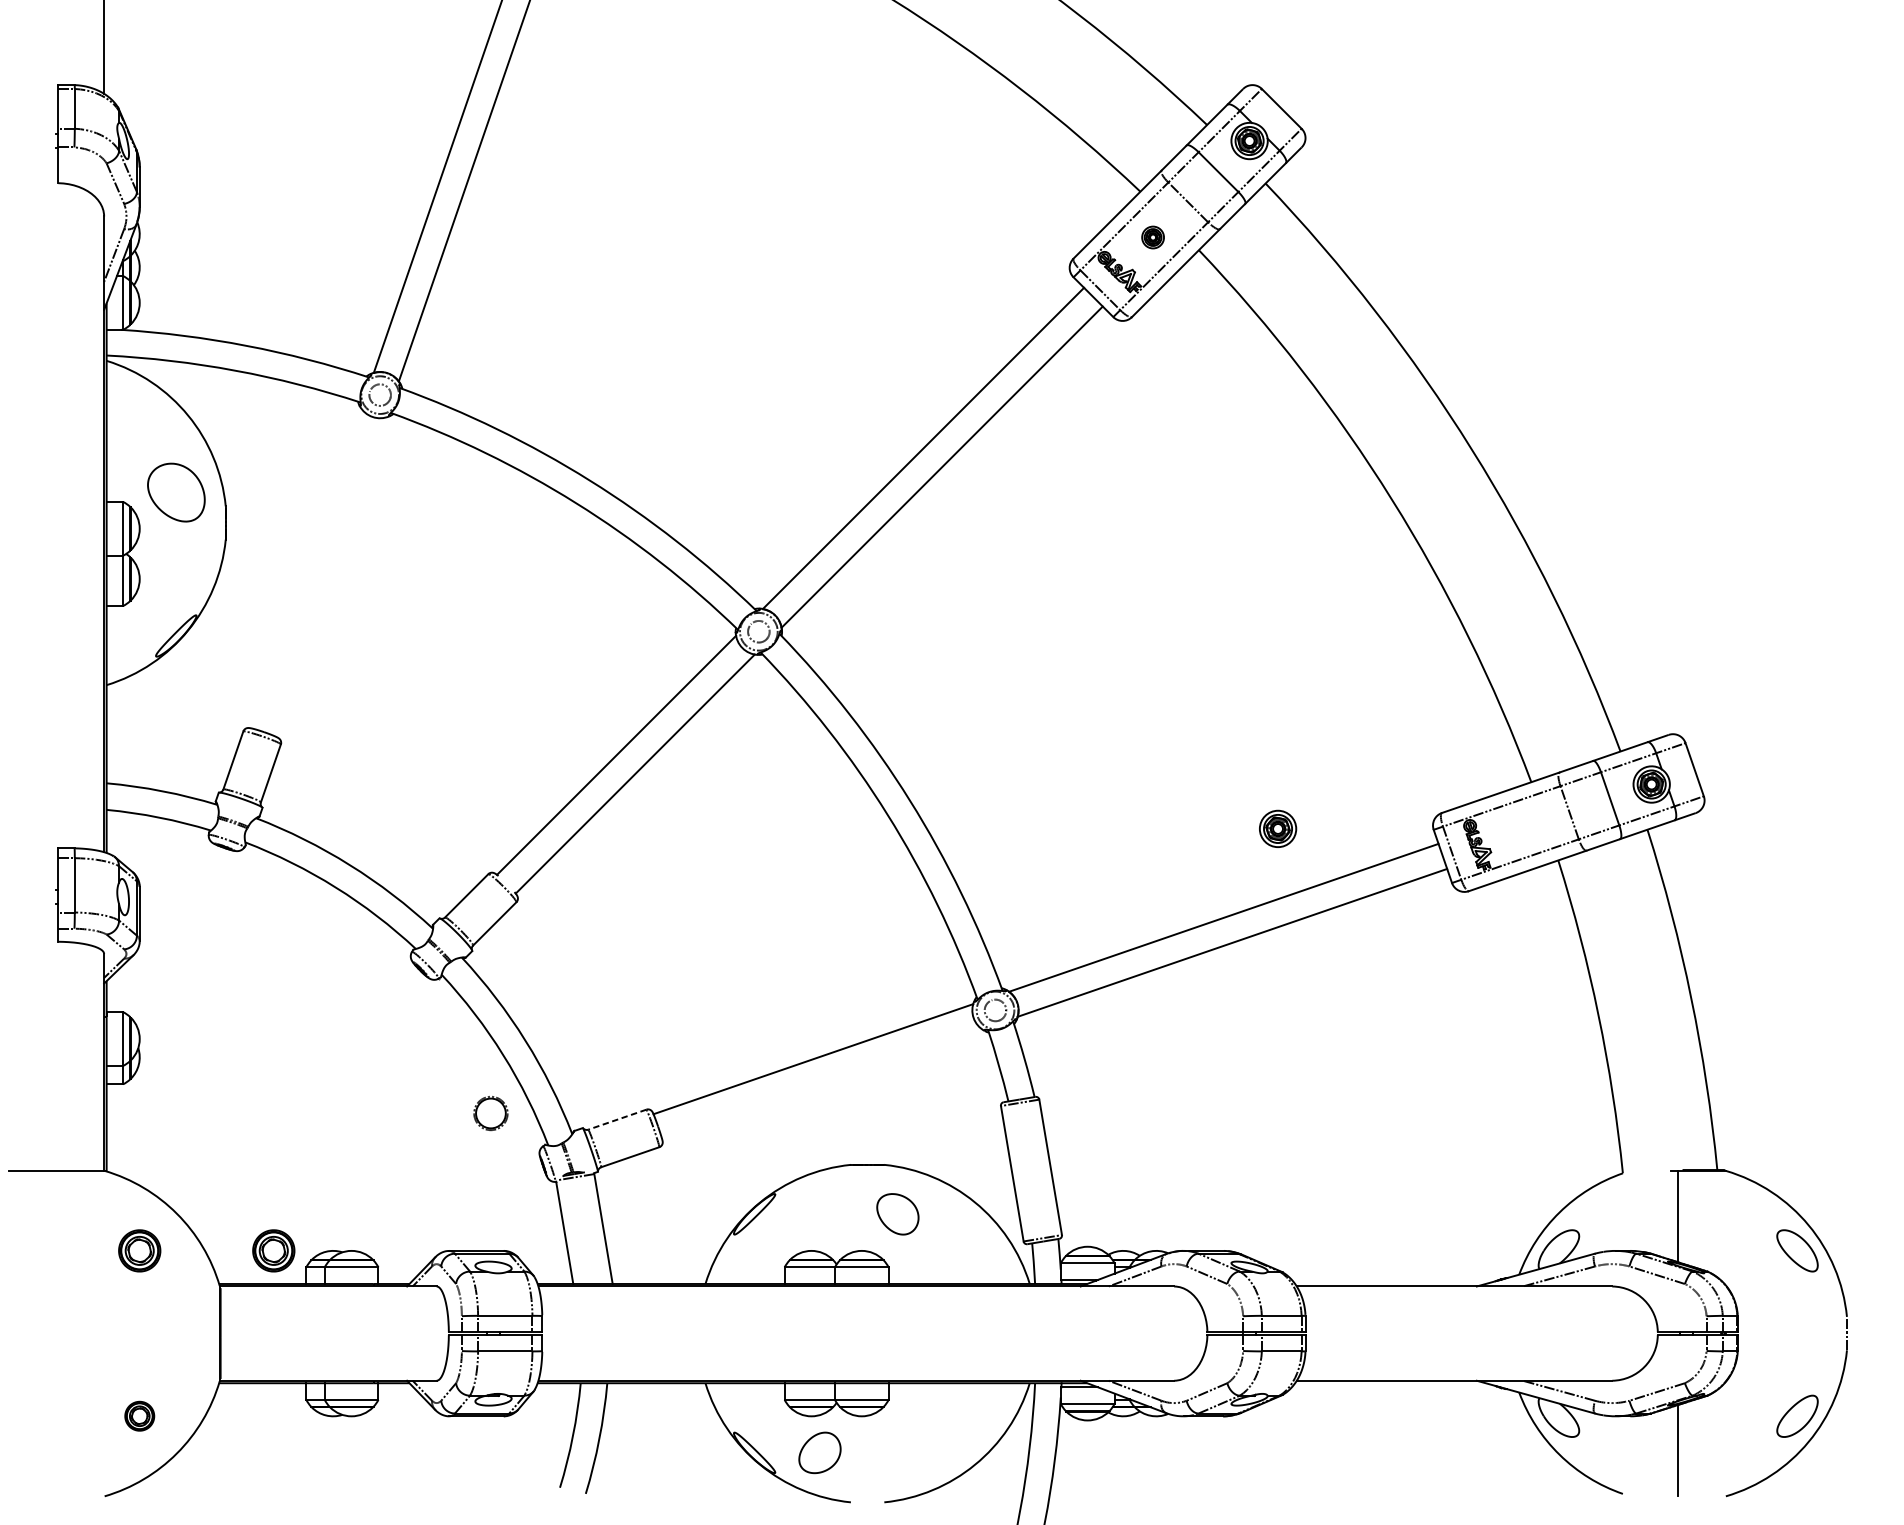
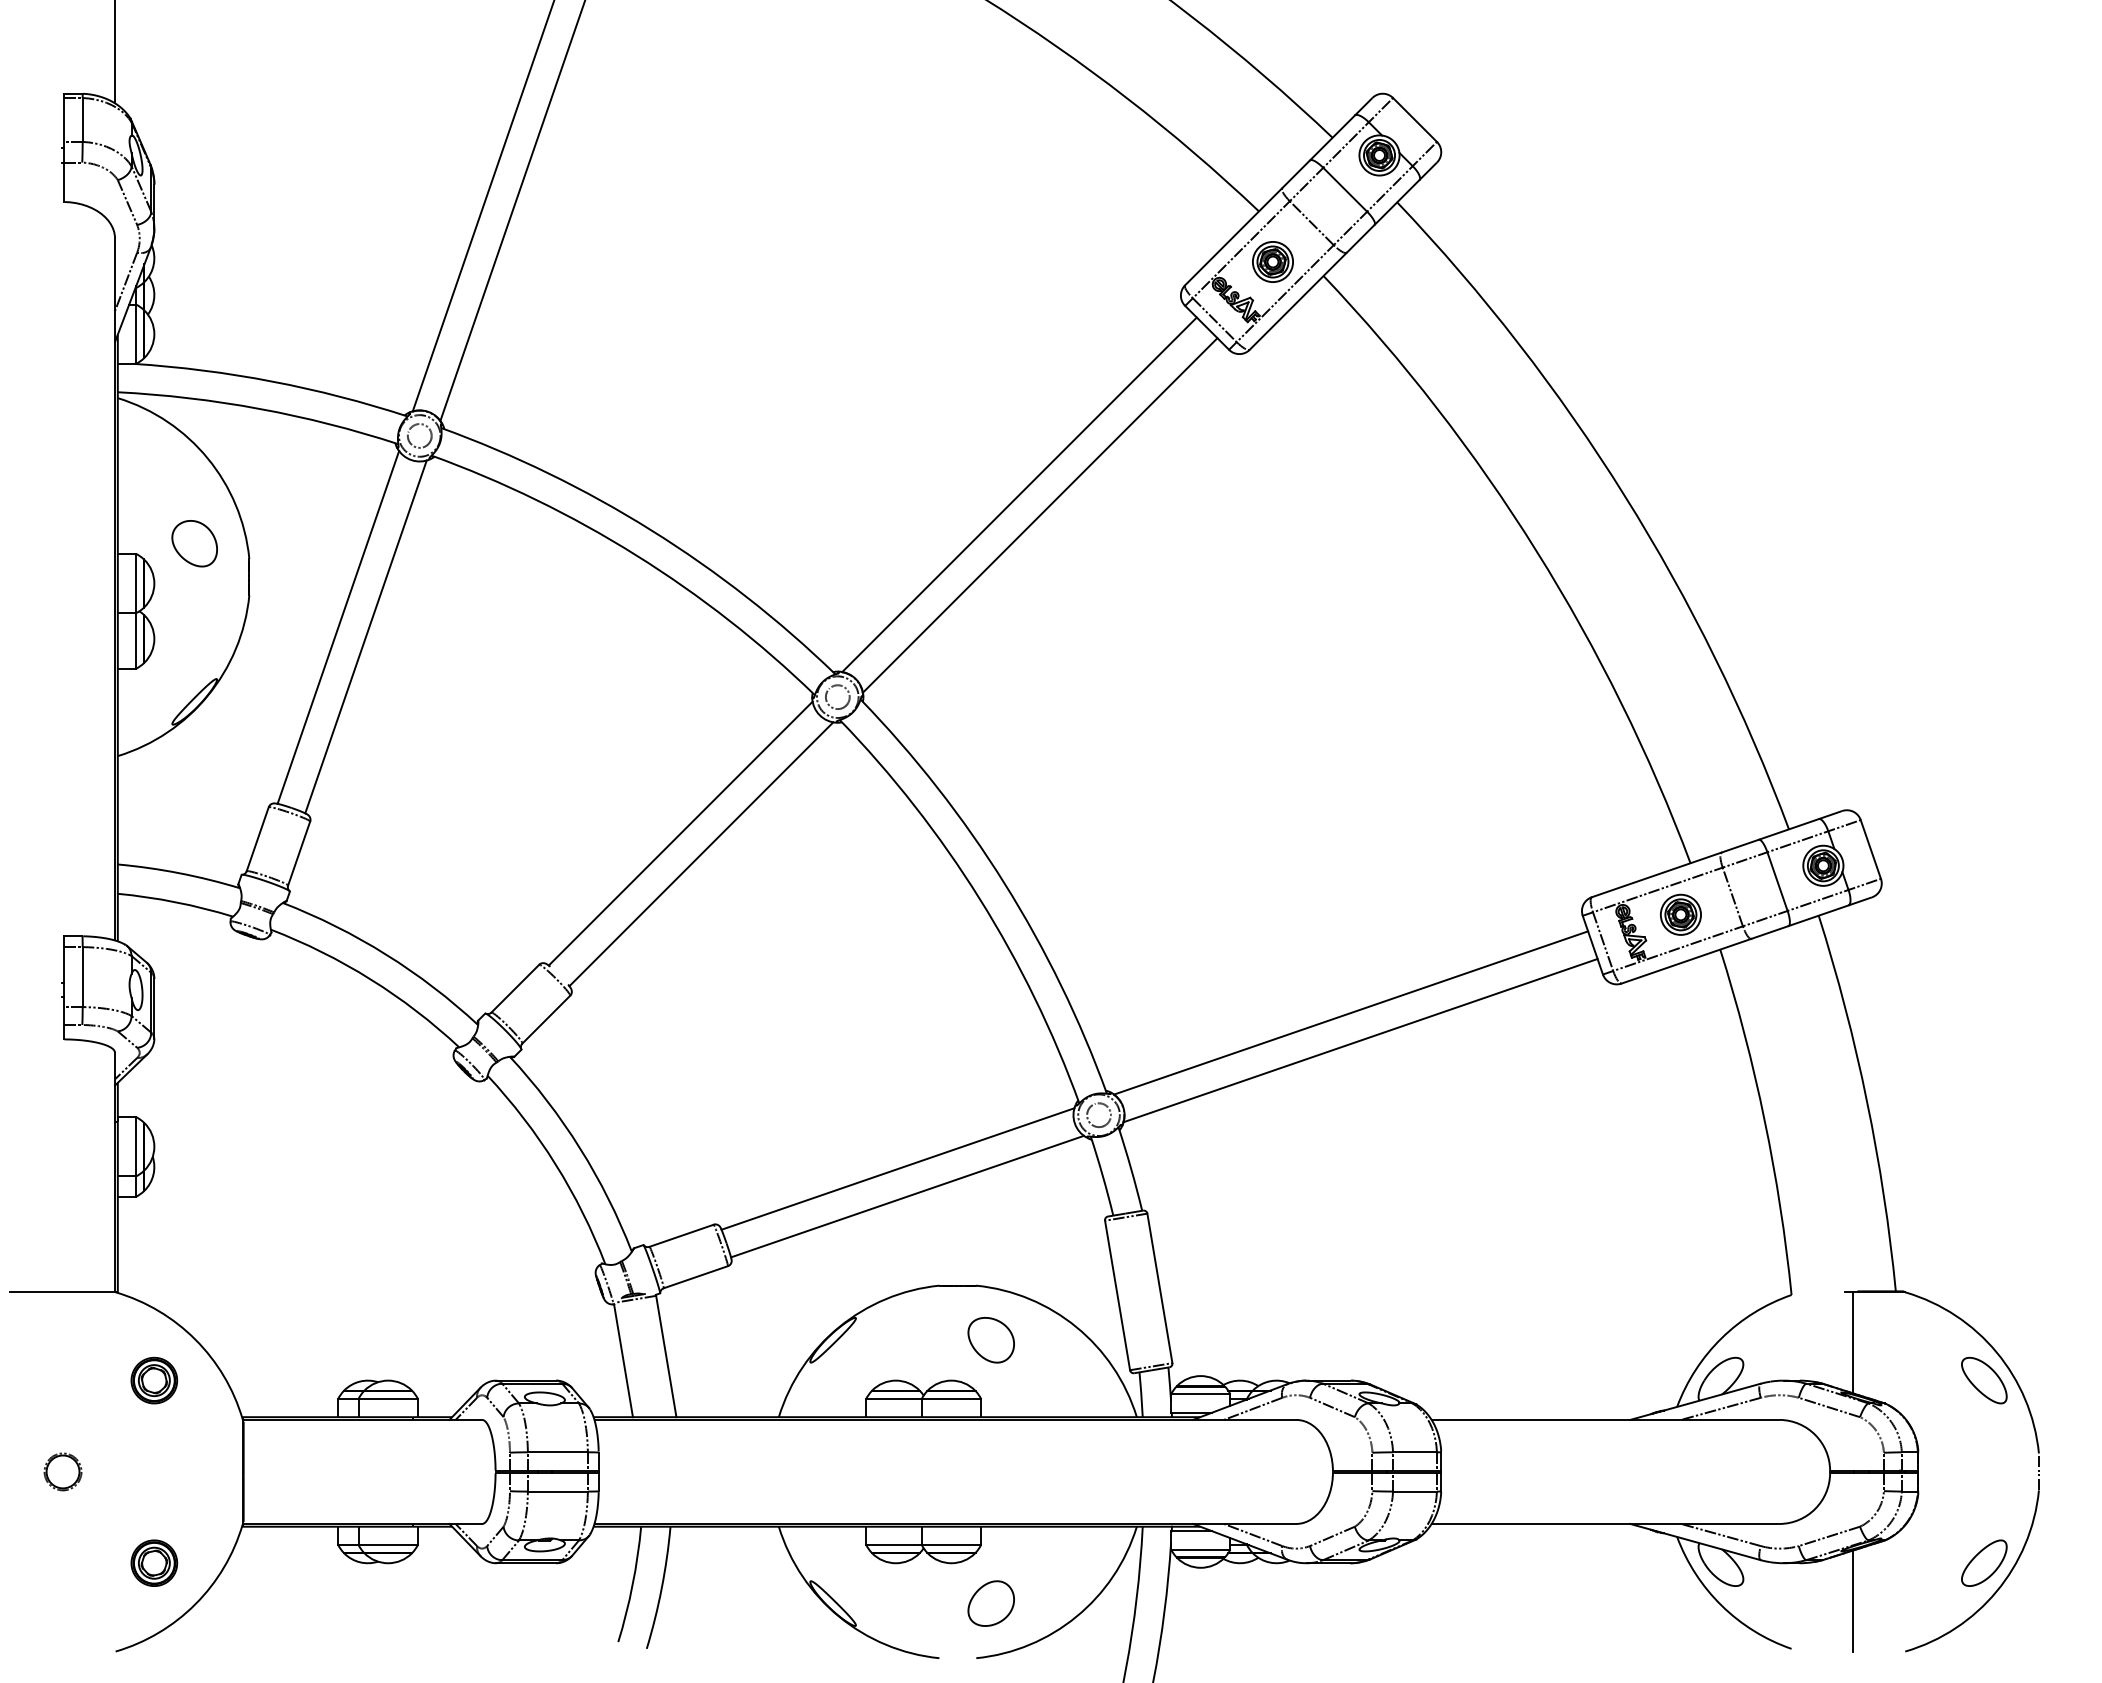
part: (1152, 237) -> (1272, 261), size x1.67
part: (176, 492) -> (194, 543), size x0.71
line: (306, 568) -> (338, 627), added
line: (331, 576) -> (365, 636), added
part: (1277, 828) -> (1680, 914), moved
line: (822, 1084) -> (907, 1196), added
part: (490, 1113) -> (62, 1471), moved
line: (617, 1119) -> (681, 1235), dashed -> solid
part: (273, 1250) -> (302, 1380), removed
part: (139, 1415) -> (154, 1562), size x1.43
part: (819, 1452) -> (990, 1603), moved

